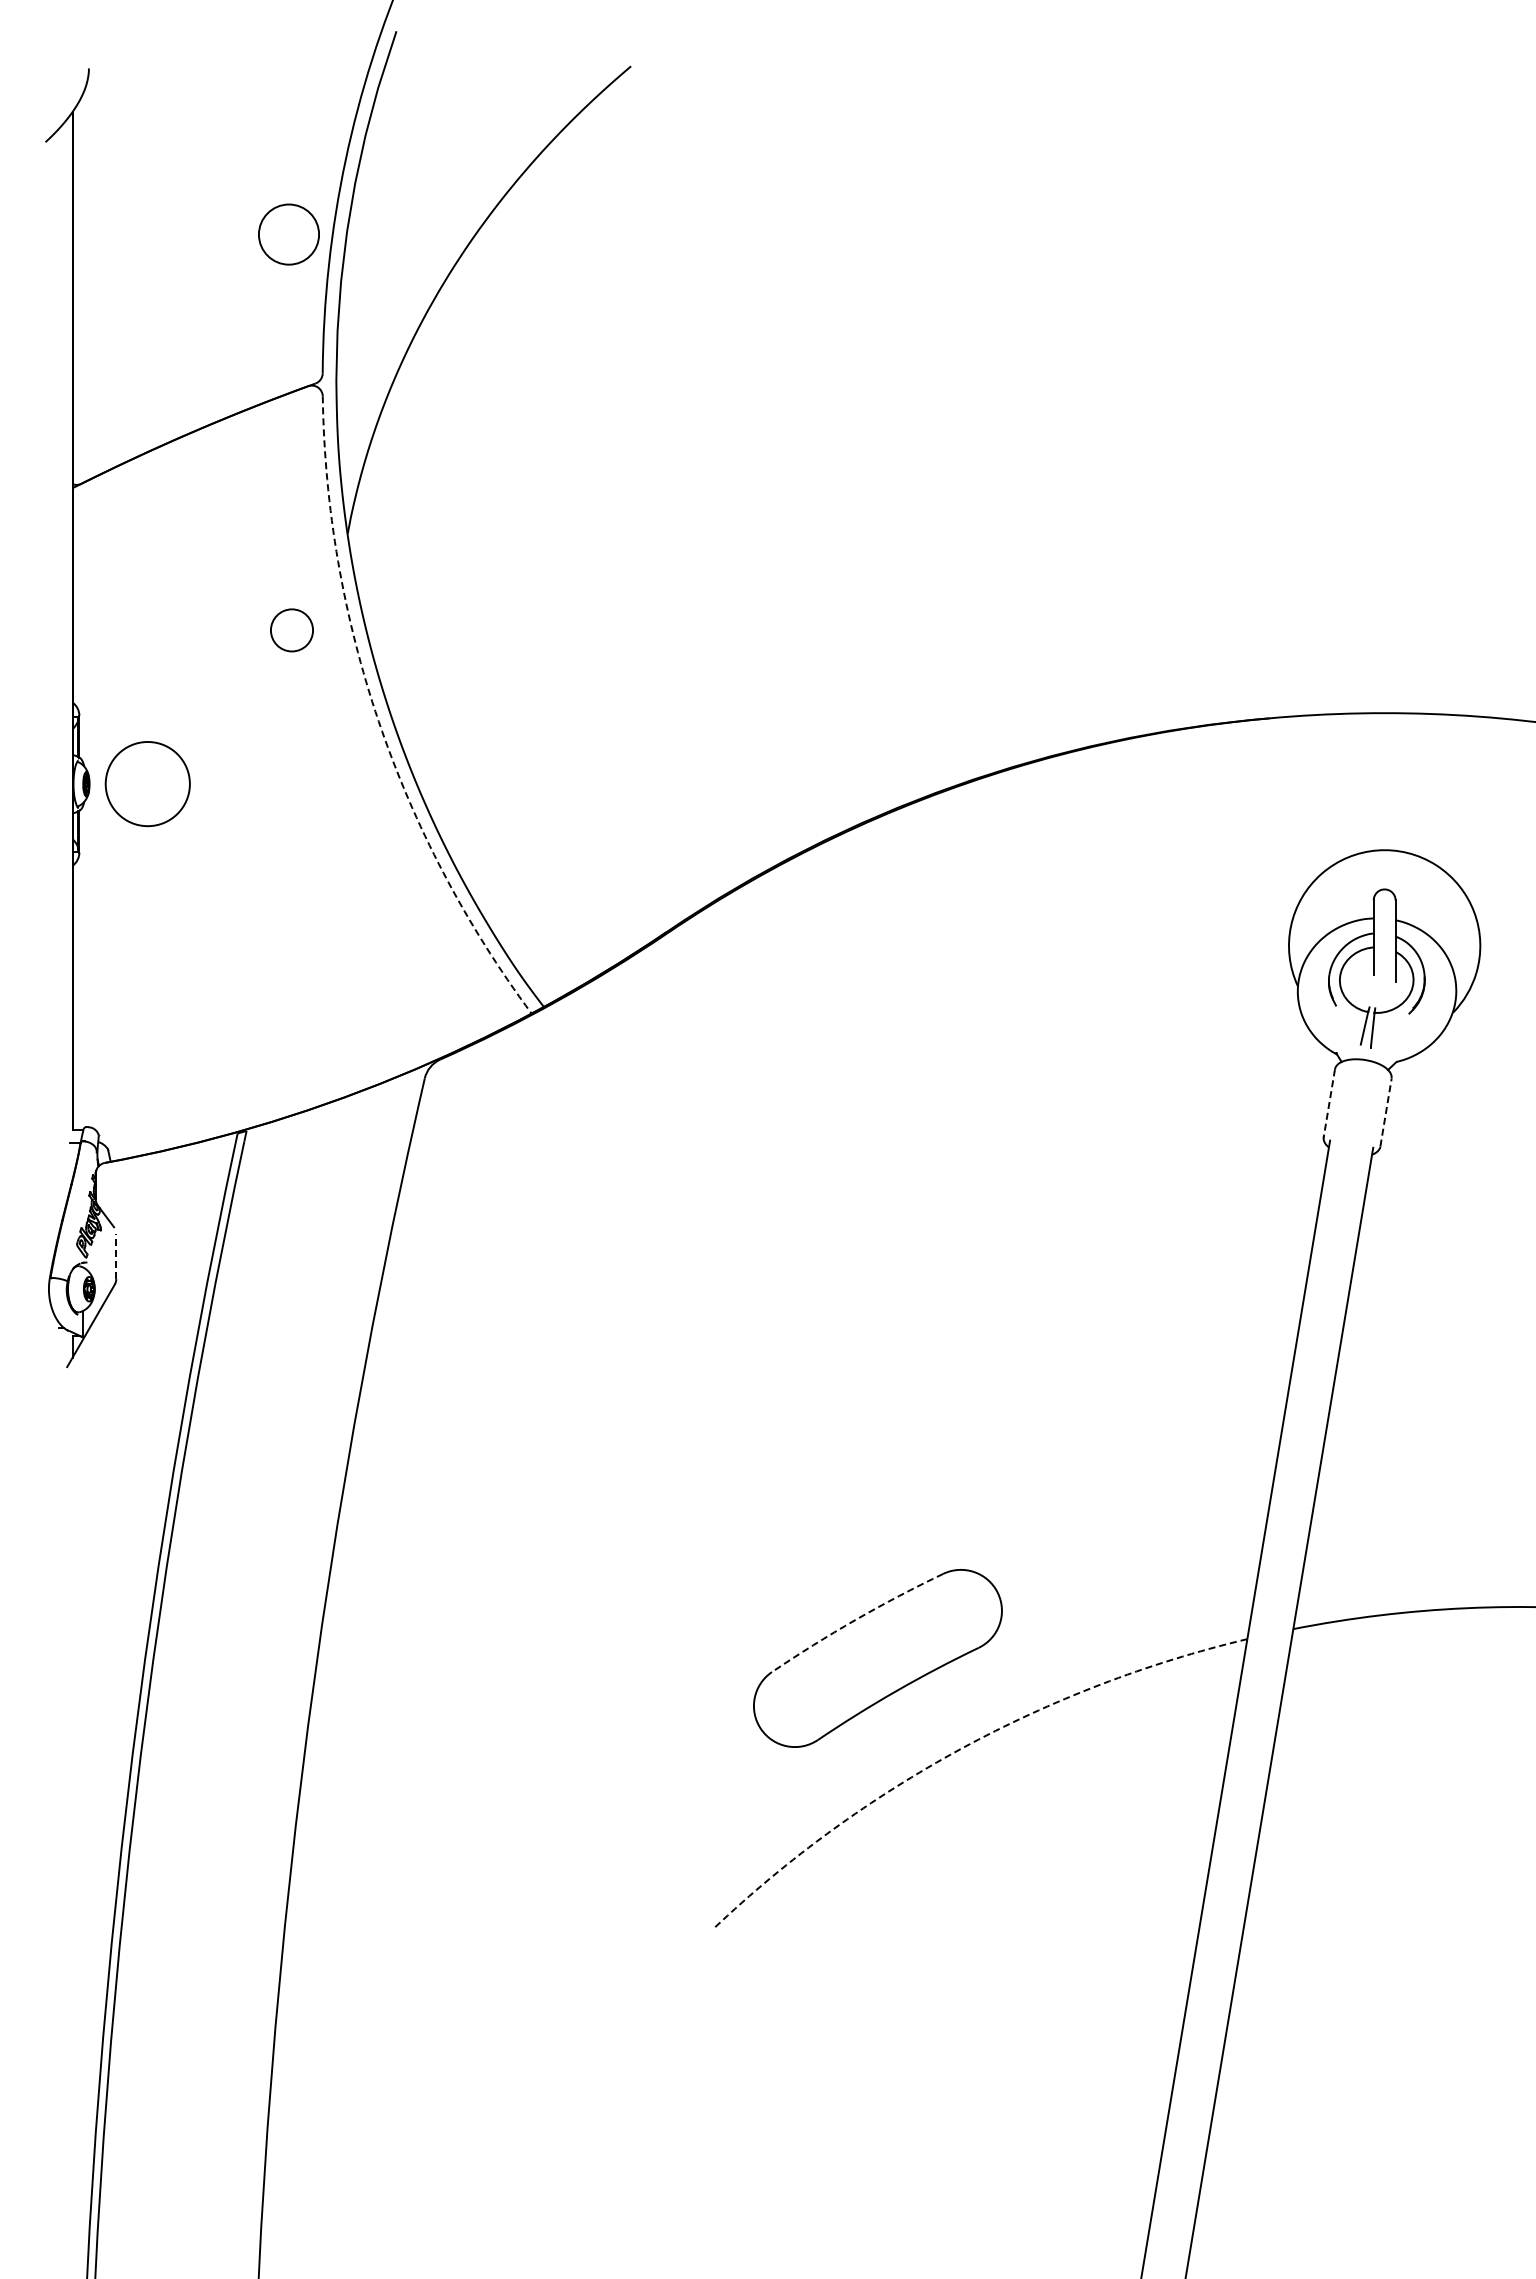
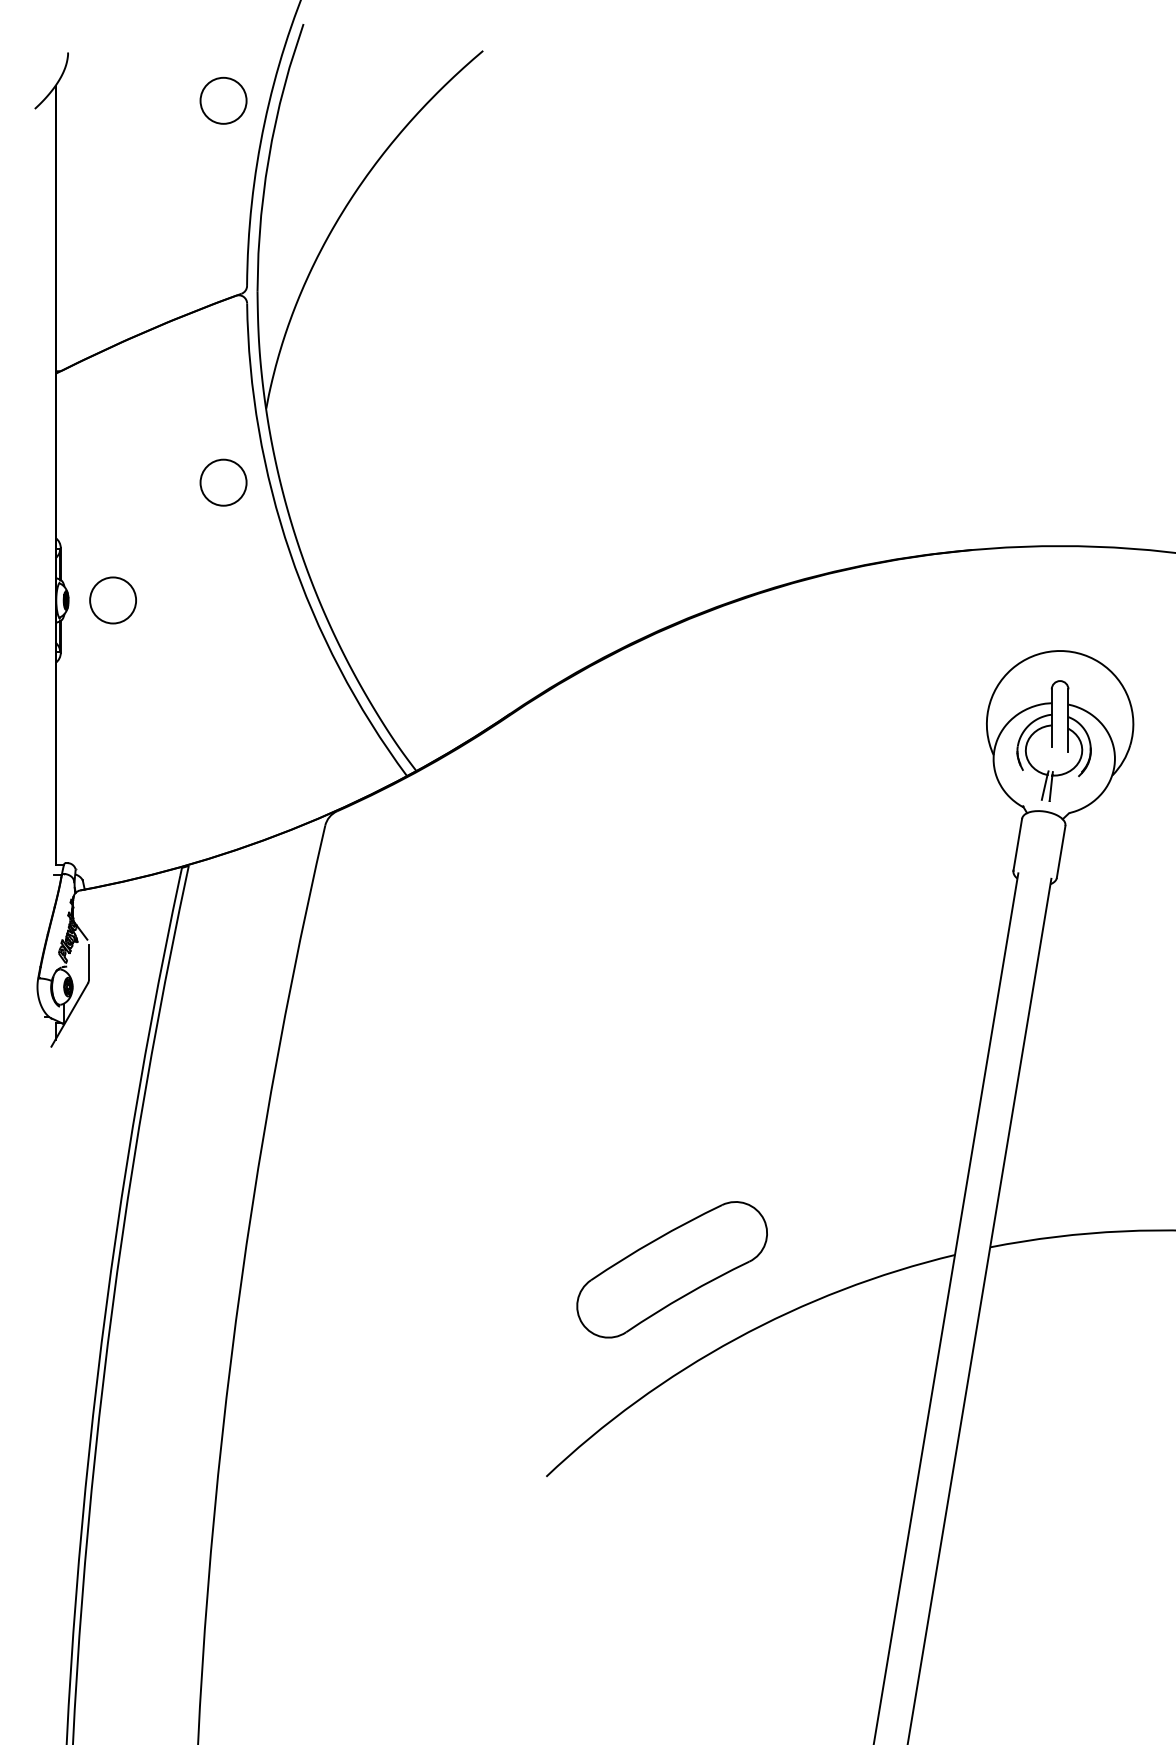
circle: (288, 234) -> (223, 100), moved
circle: (291, 630) -> (223, 482), size x1.43
arc: (378, 721) -> (289, 552), dashed -> solid
circle: (147, 784) -> (112, 600), size x0.71
line: (1329, 1103) -> (1017, 844), dashed -> solid
line: (1386, 1112) -> (1061, 851), dashed -> solid
line: (116, 1256) -> (89, 962), dashed -> solid
arc: (855, 1619) -> (654, 1239), dashed -> solid
arc: (961, 1748) -> (736, 1338), dashed -> solid

